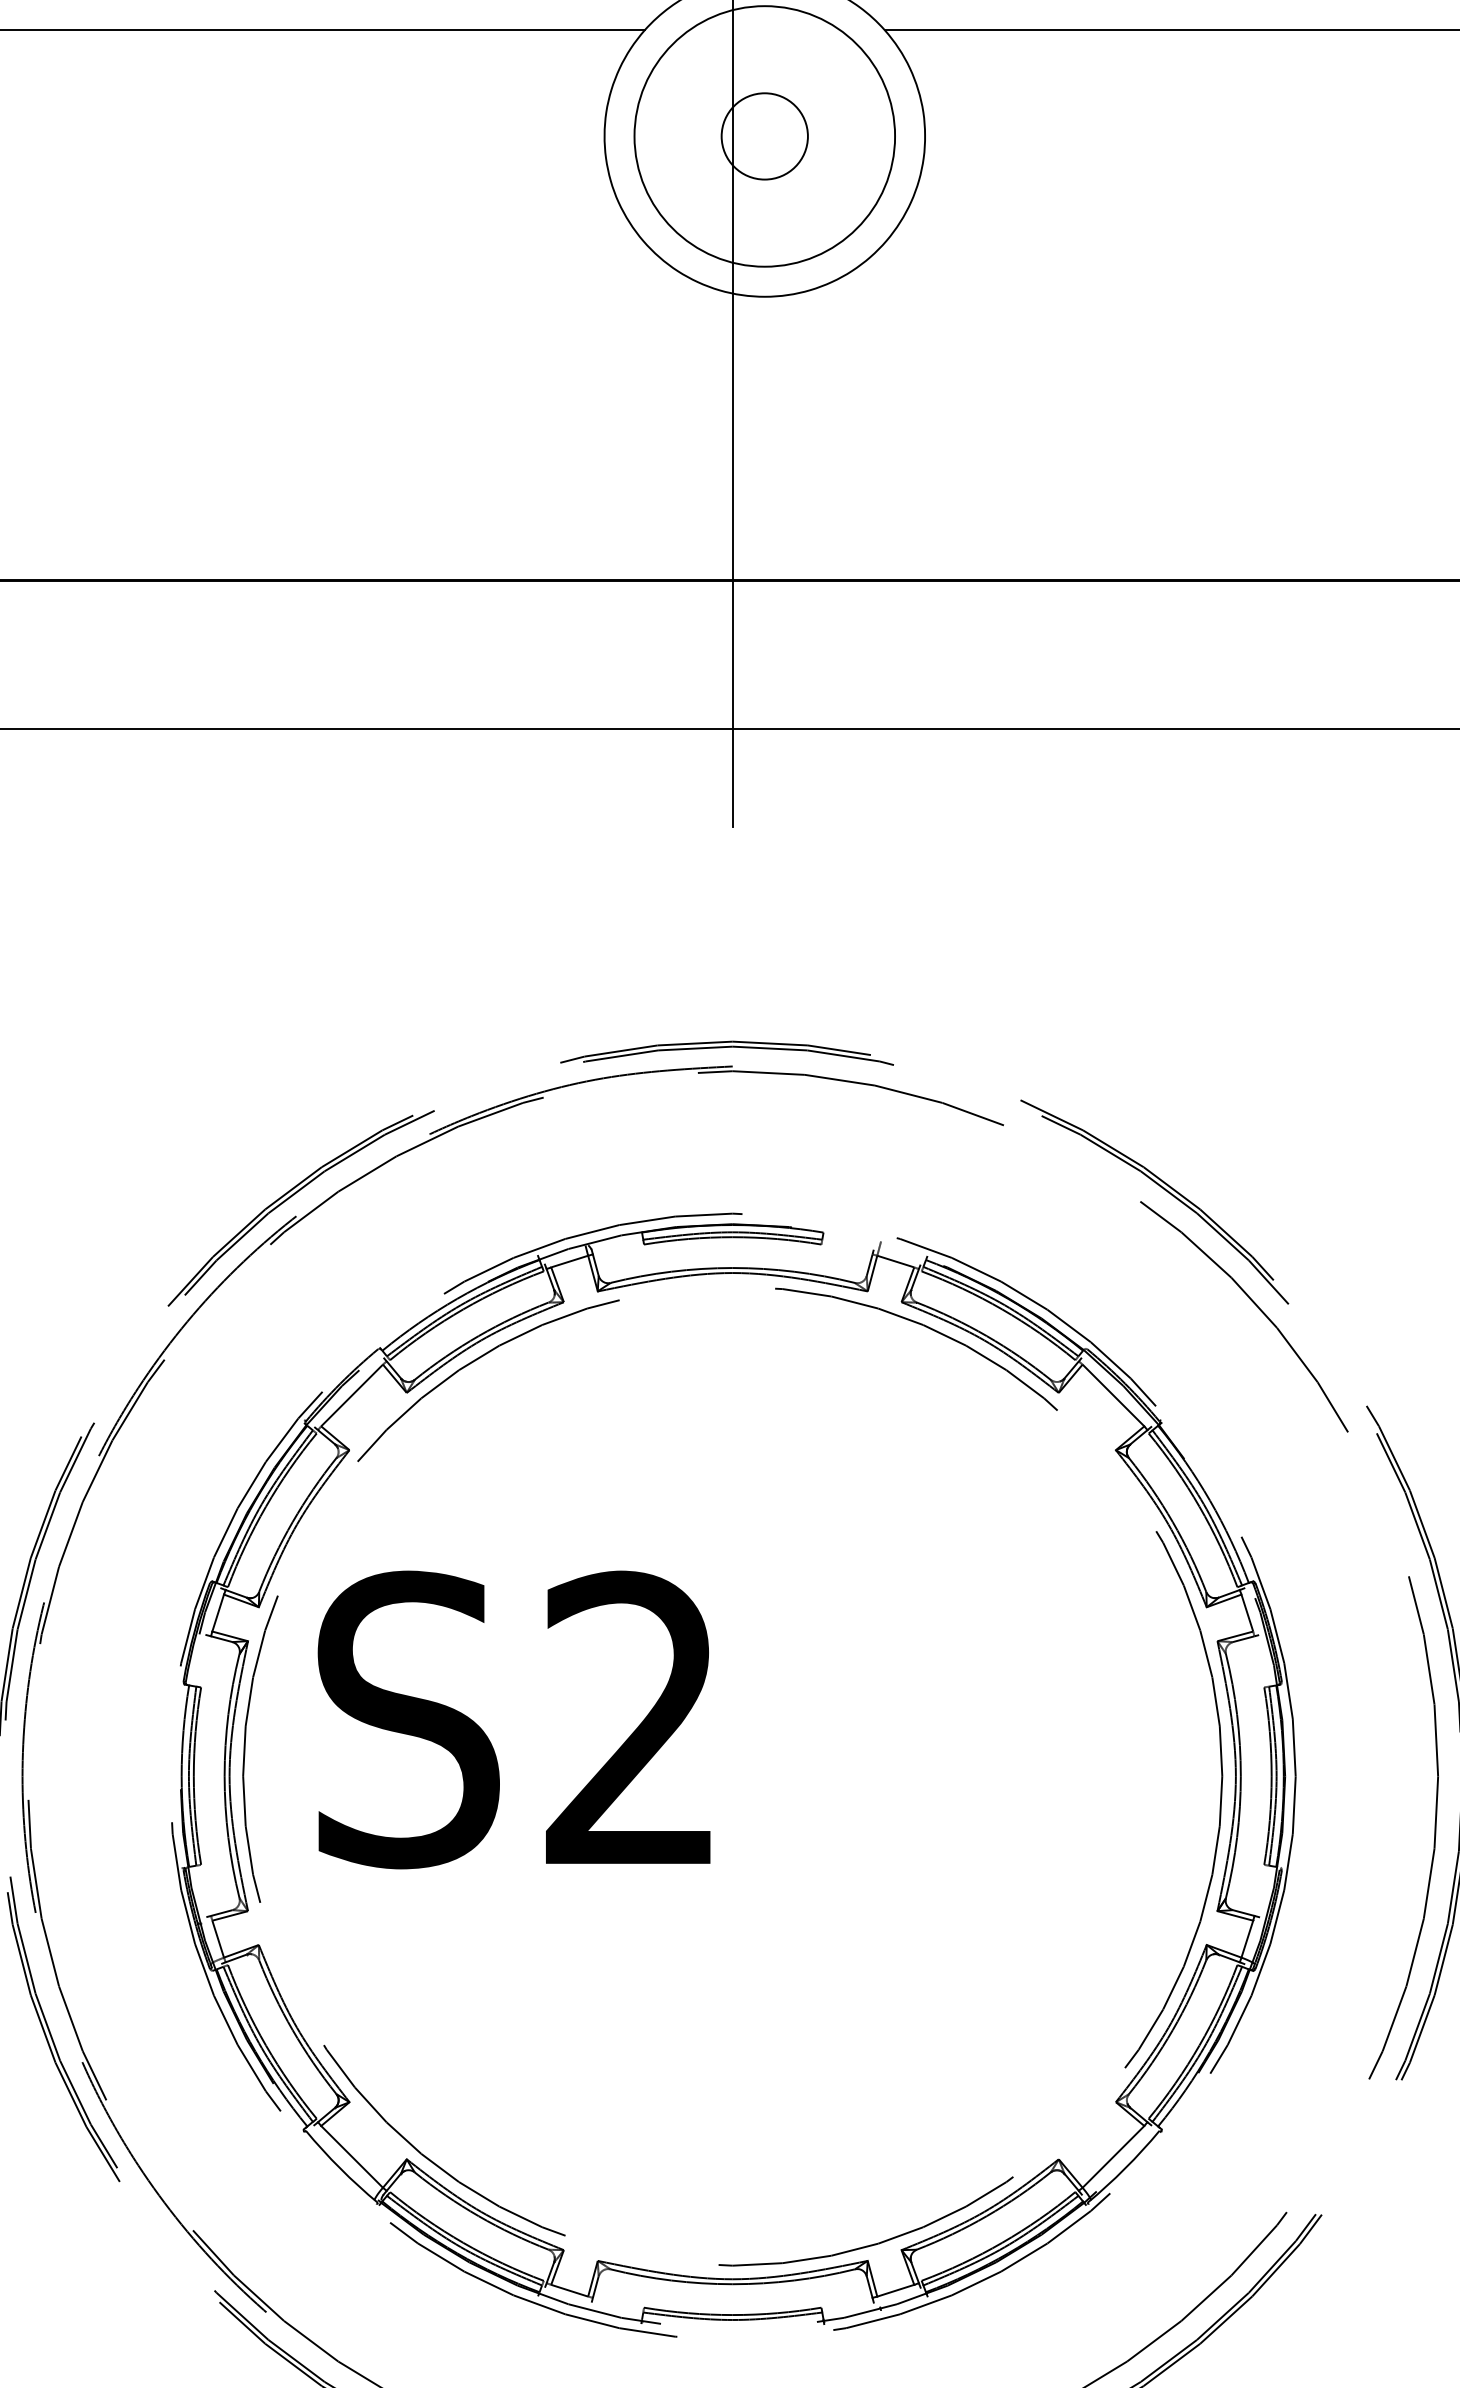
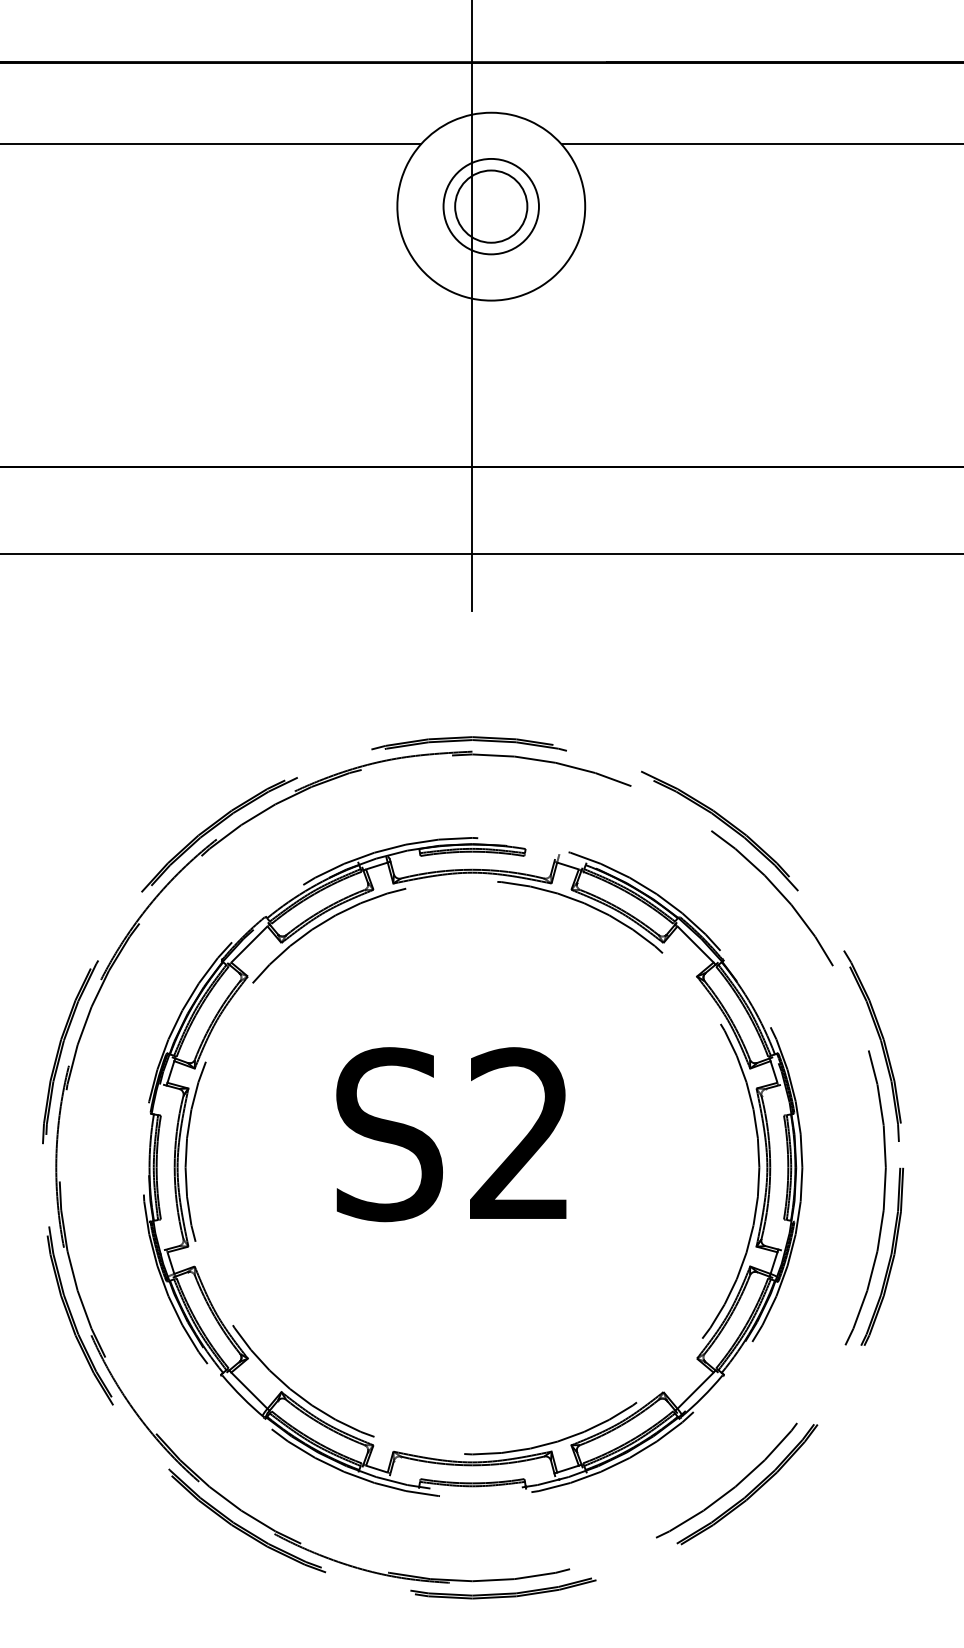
circle: (763, 136) -> (490, 206), size x0.62
circle: (765, 136) -> (491, 206), size x1.43
text: (514, 1719) -> (451, 1134), moved

